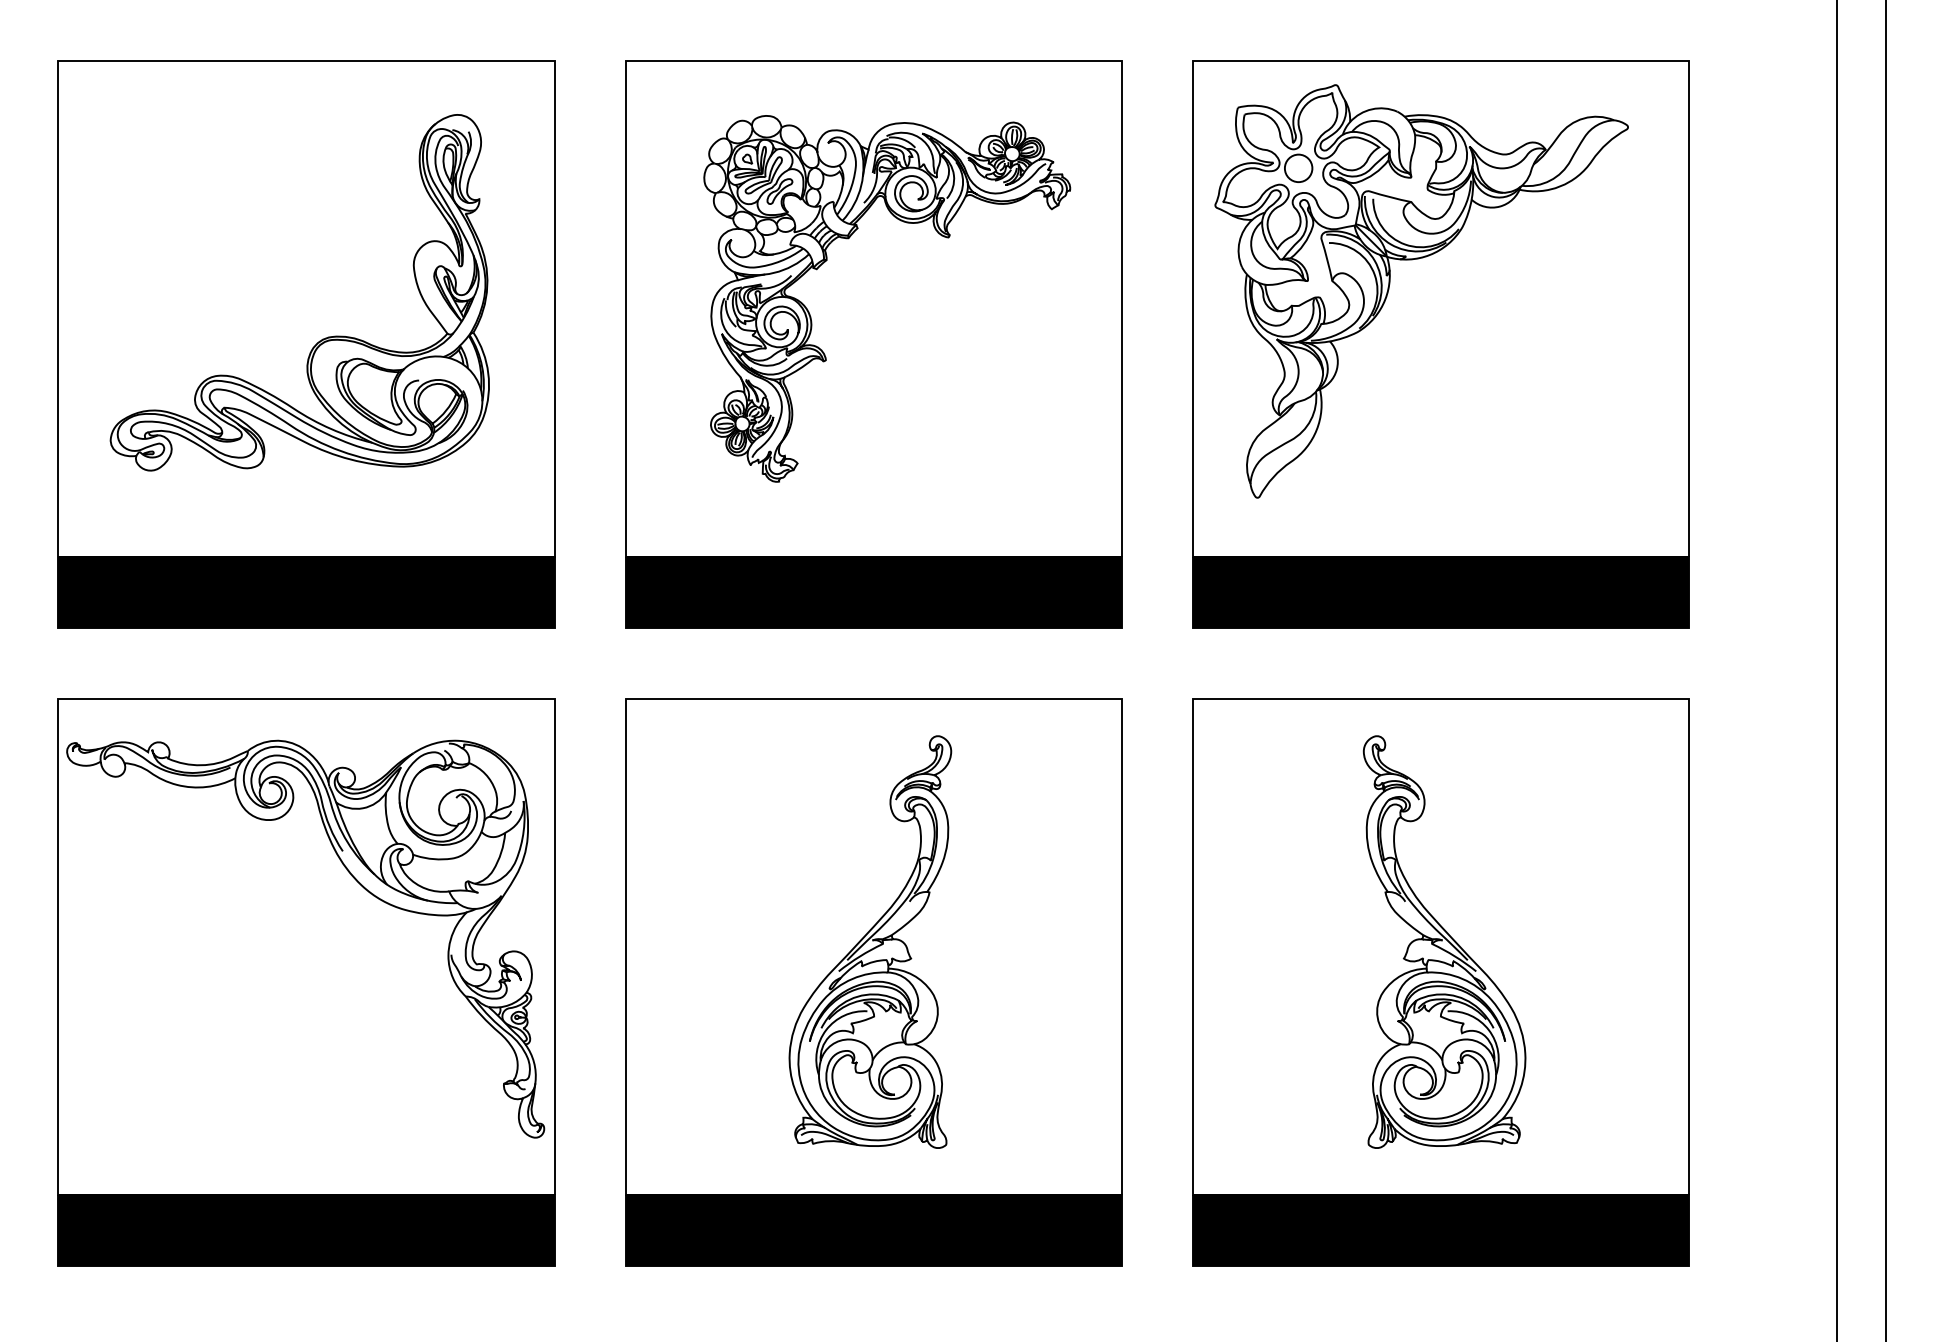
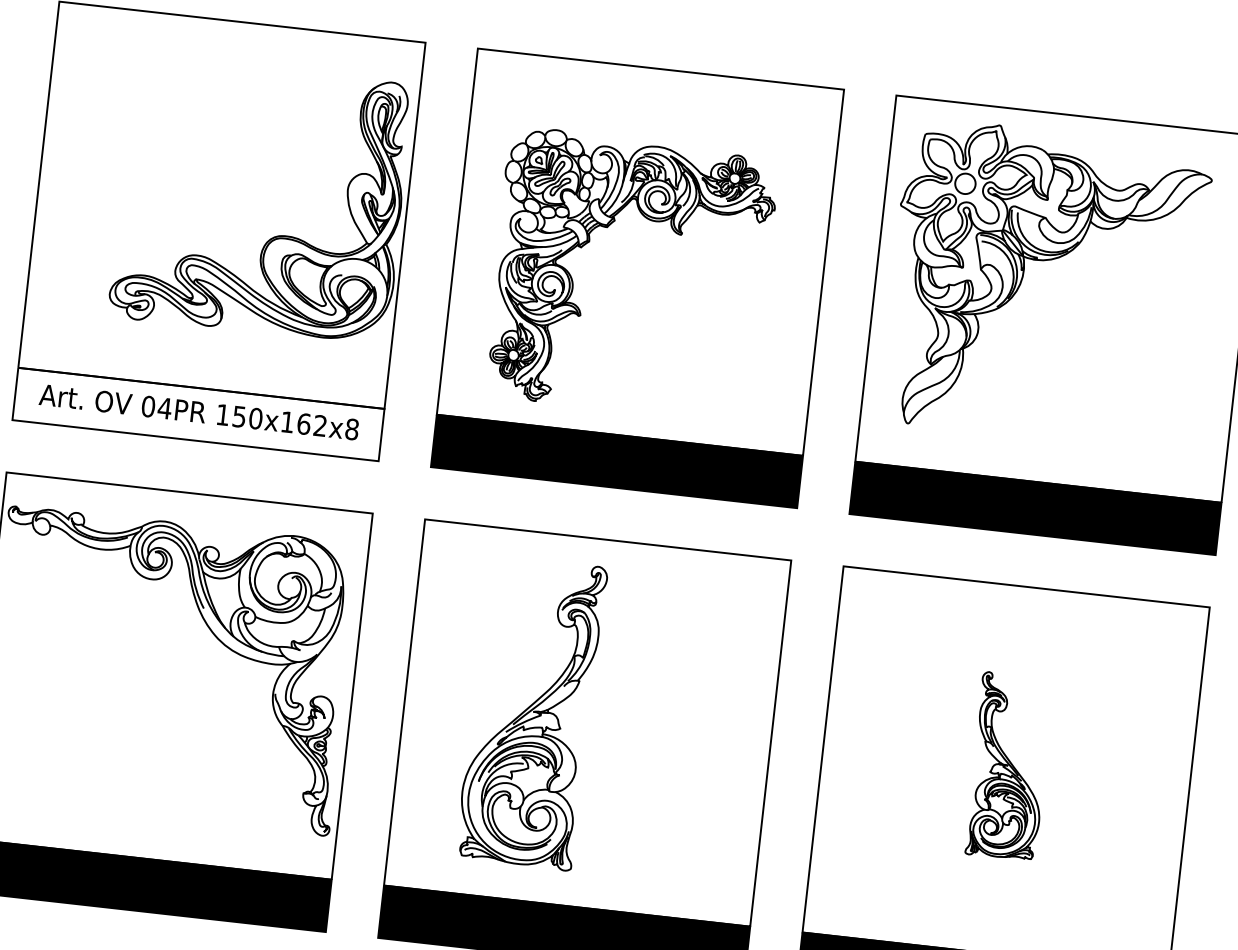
part: (848, 239) -> (607, 228), moved
part: (322, 338) -> (274, 236), moved
fill: (306, 591) -> (198, 413), removed
part: (870, 941) -> (531, 712), moved
part: (1444, 941) -> (1009, 766), size x0.6

